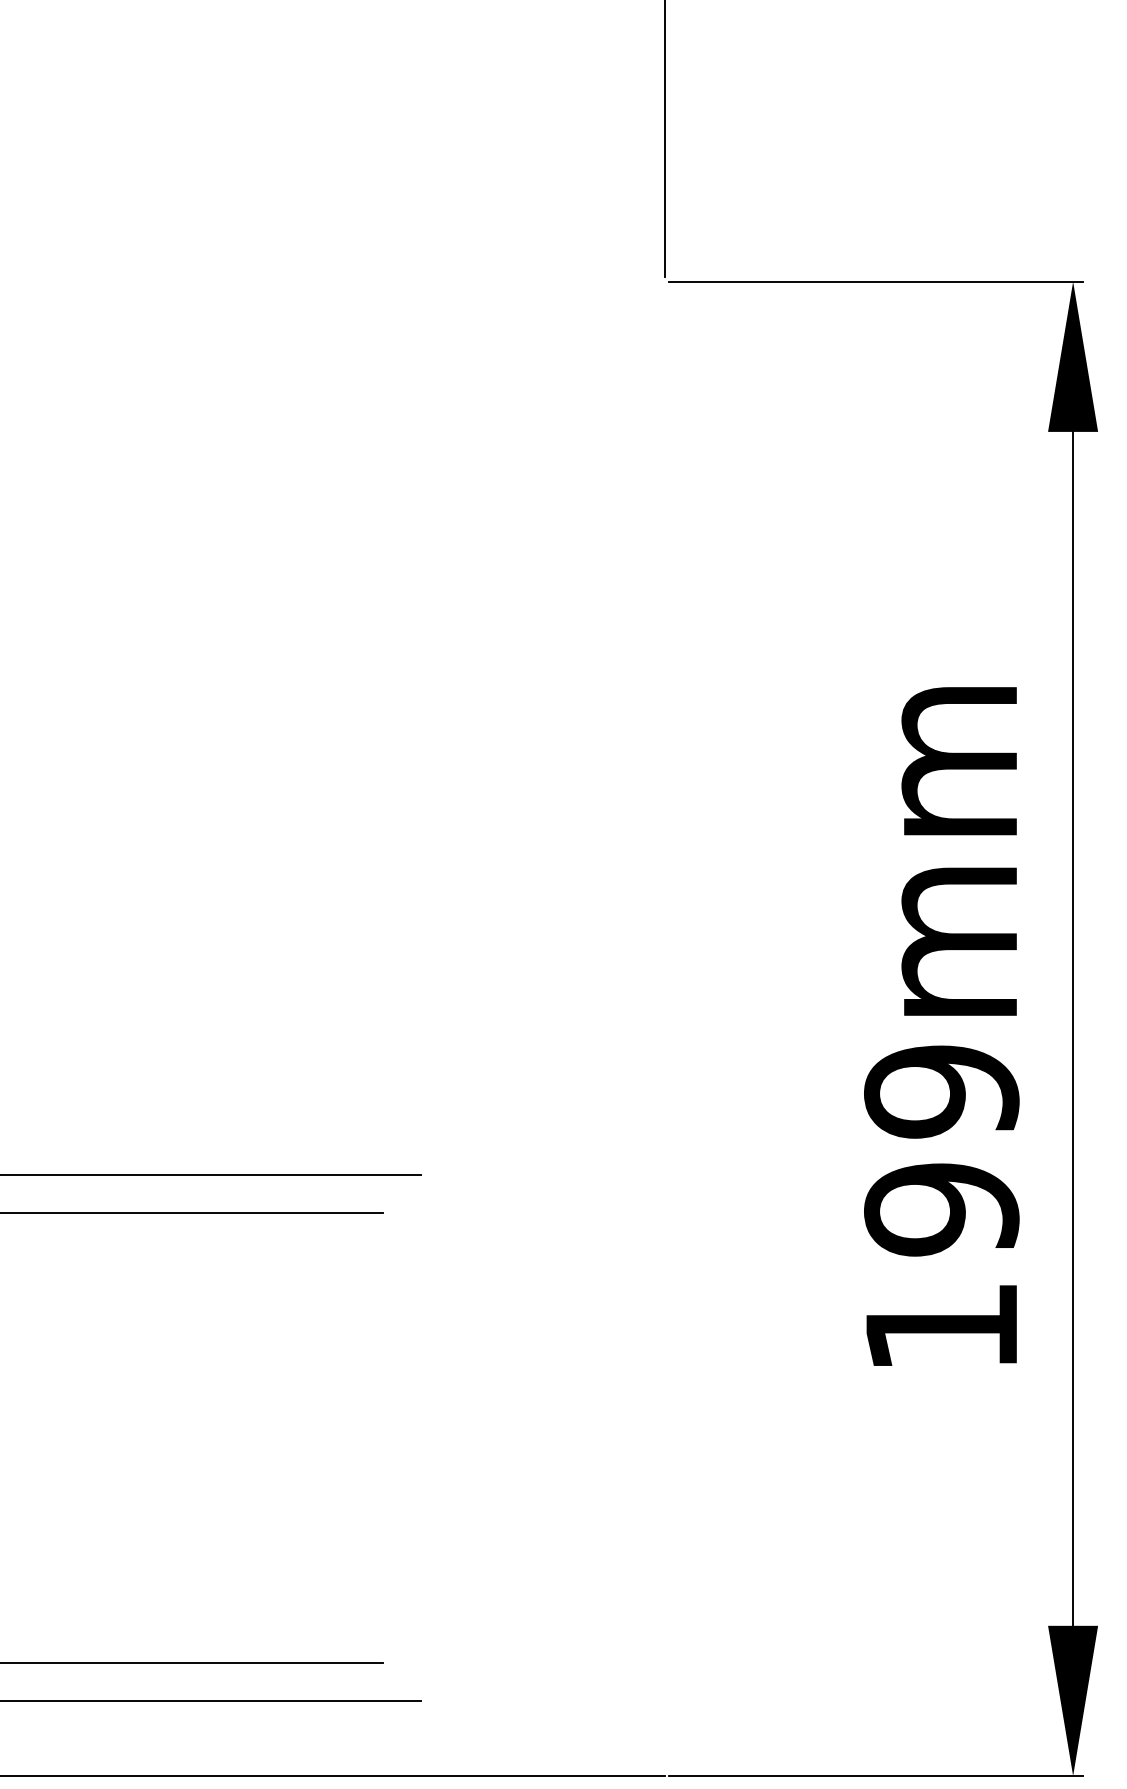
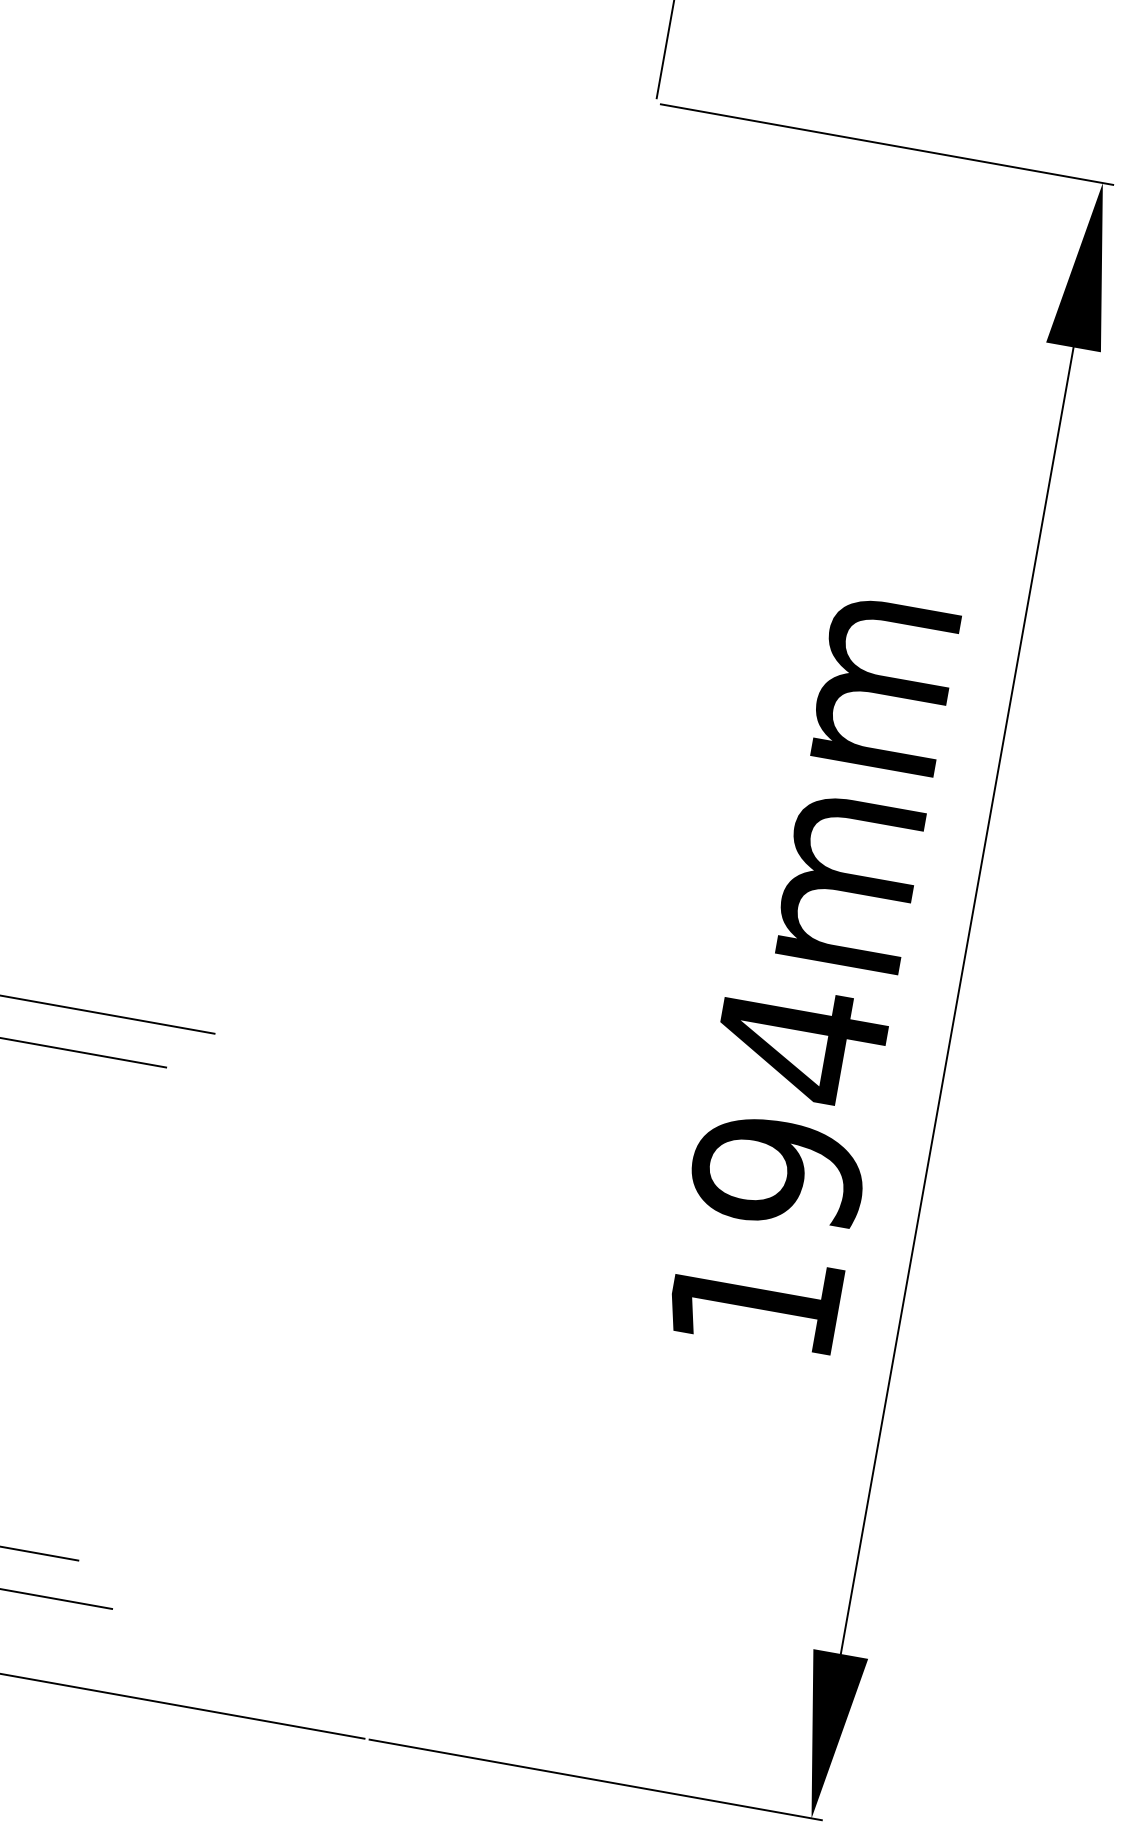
text: (941, 1092) -> (800, 1044), 199mm -> 194mm

